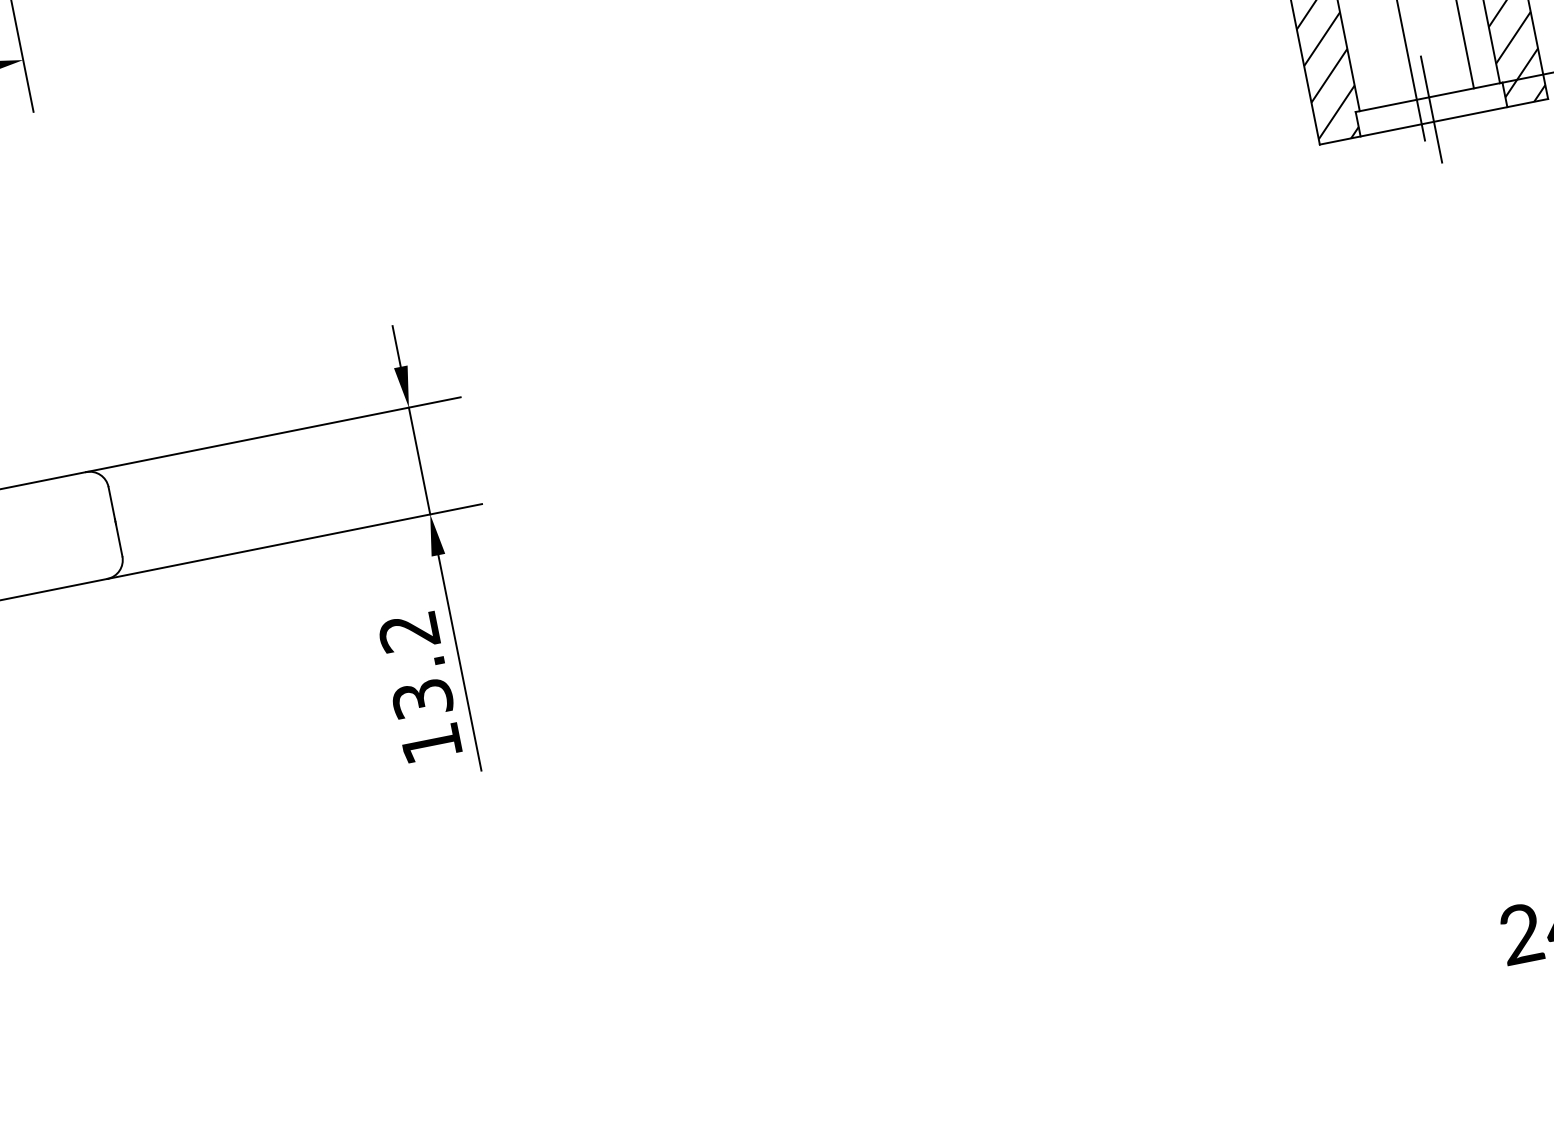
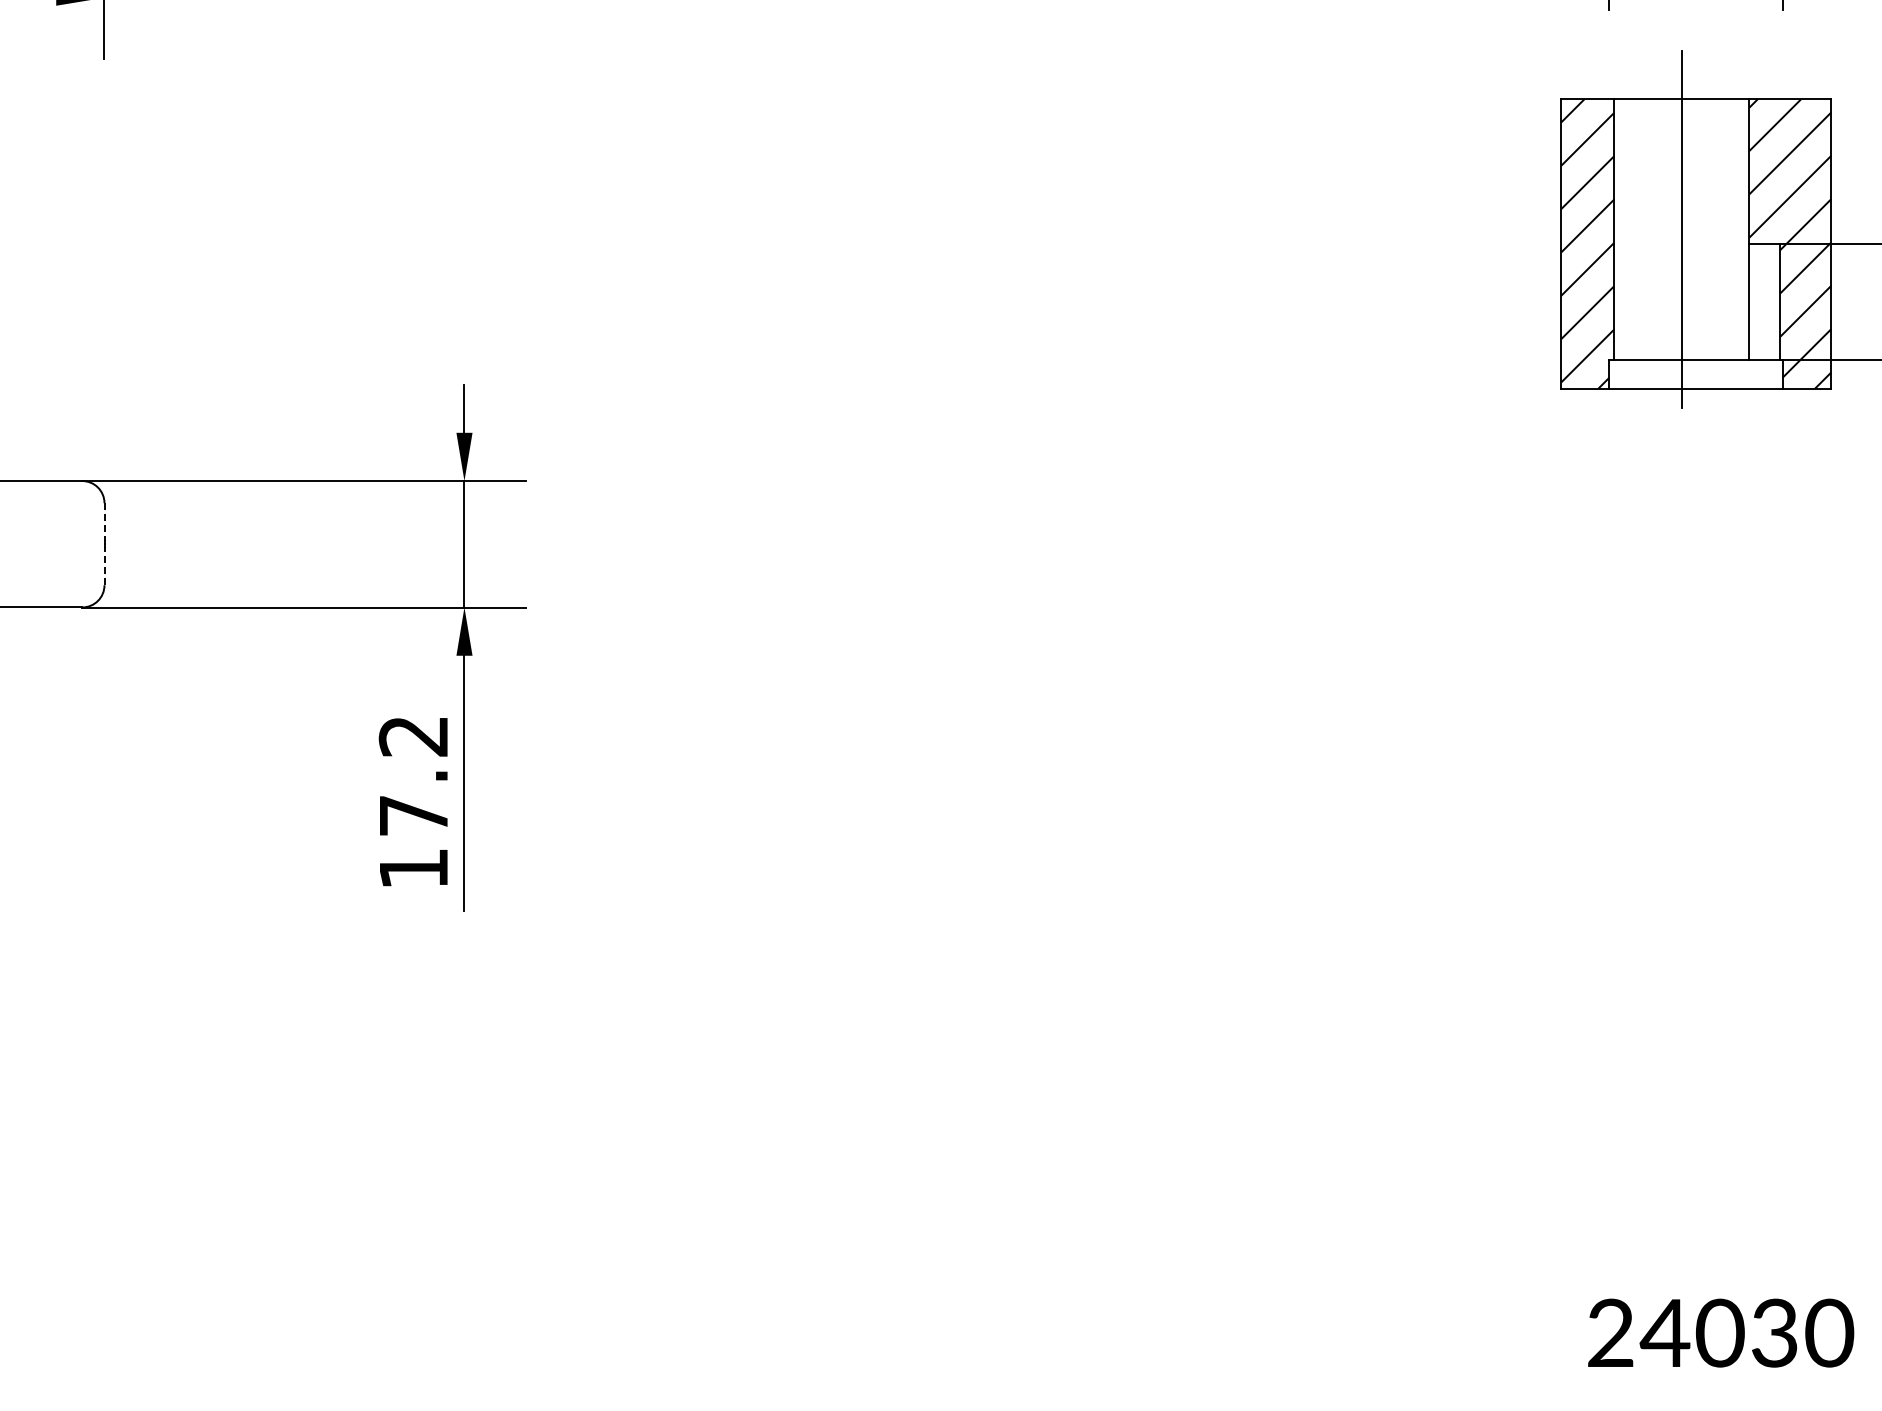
line: (1431, 109) -> (1696, 374), removed
line: (111, 503) -> (104, 522), solid -> dashed
line: (119, 539) -> (104, 565), solid -> dashed
text: (422, 698) -> (413, 815), 13.2 -> 17.2

